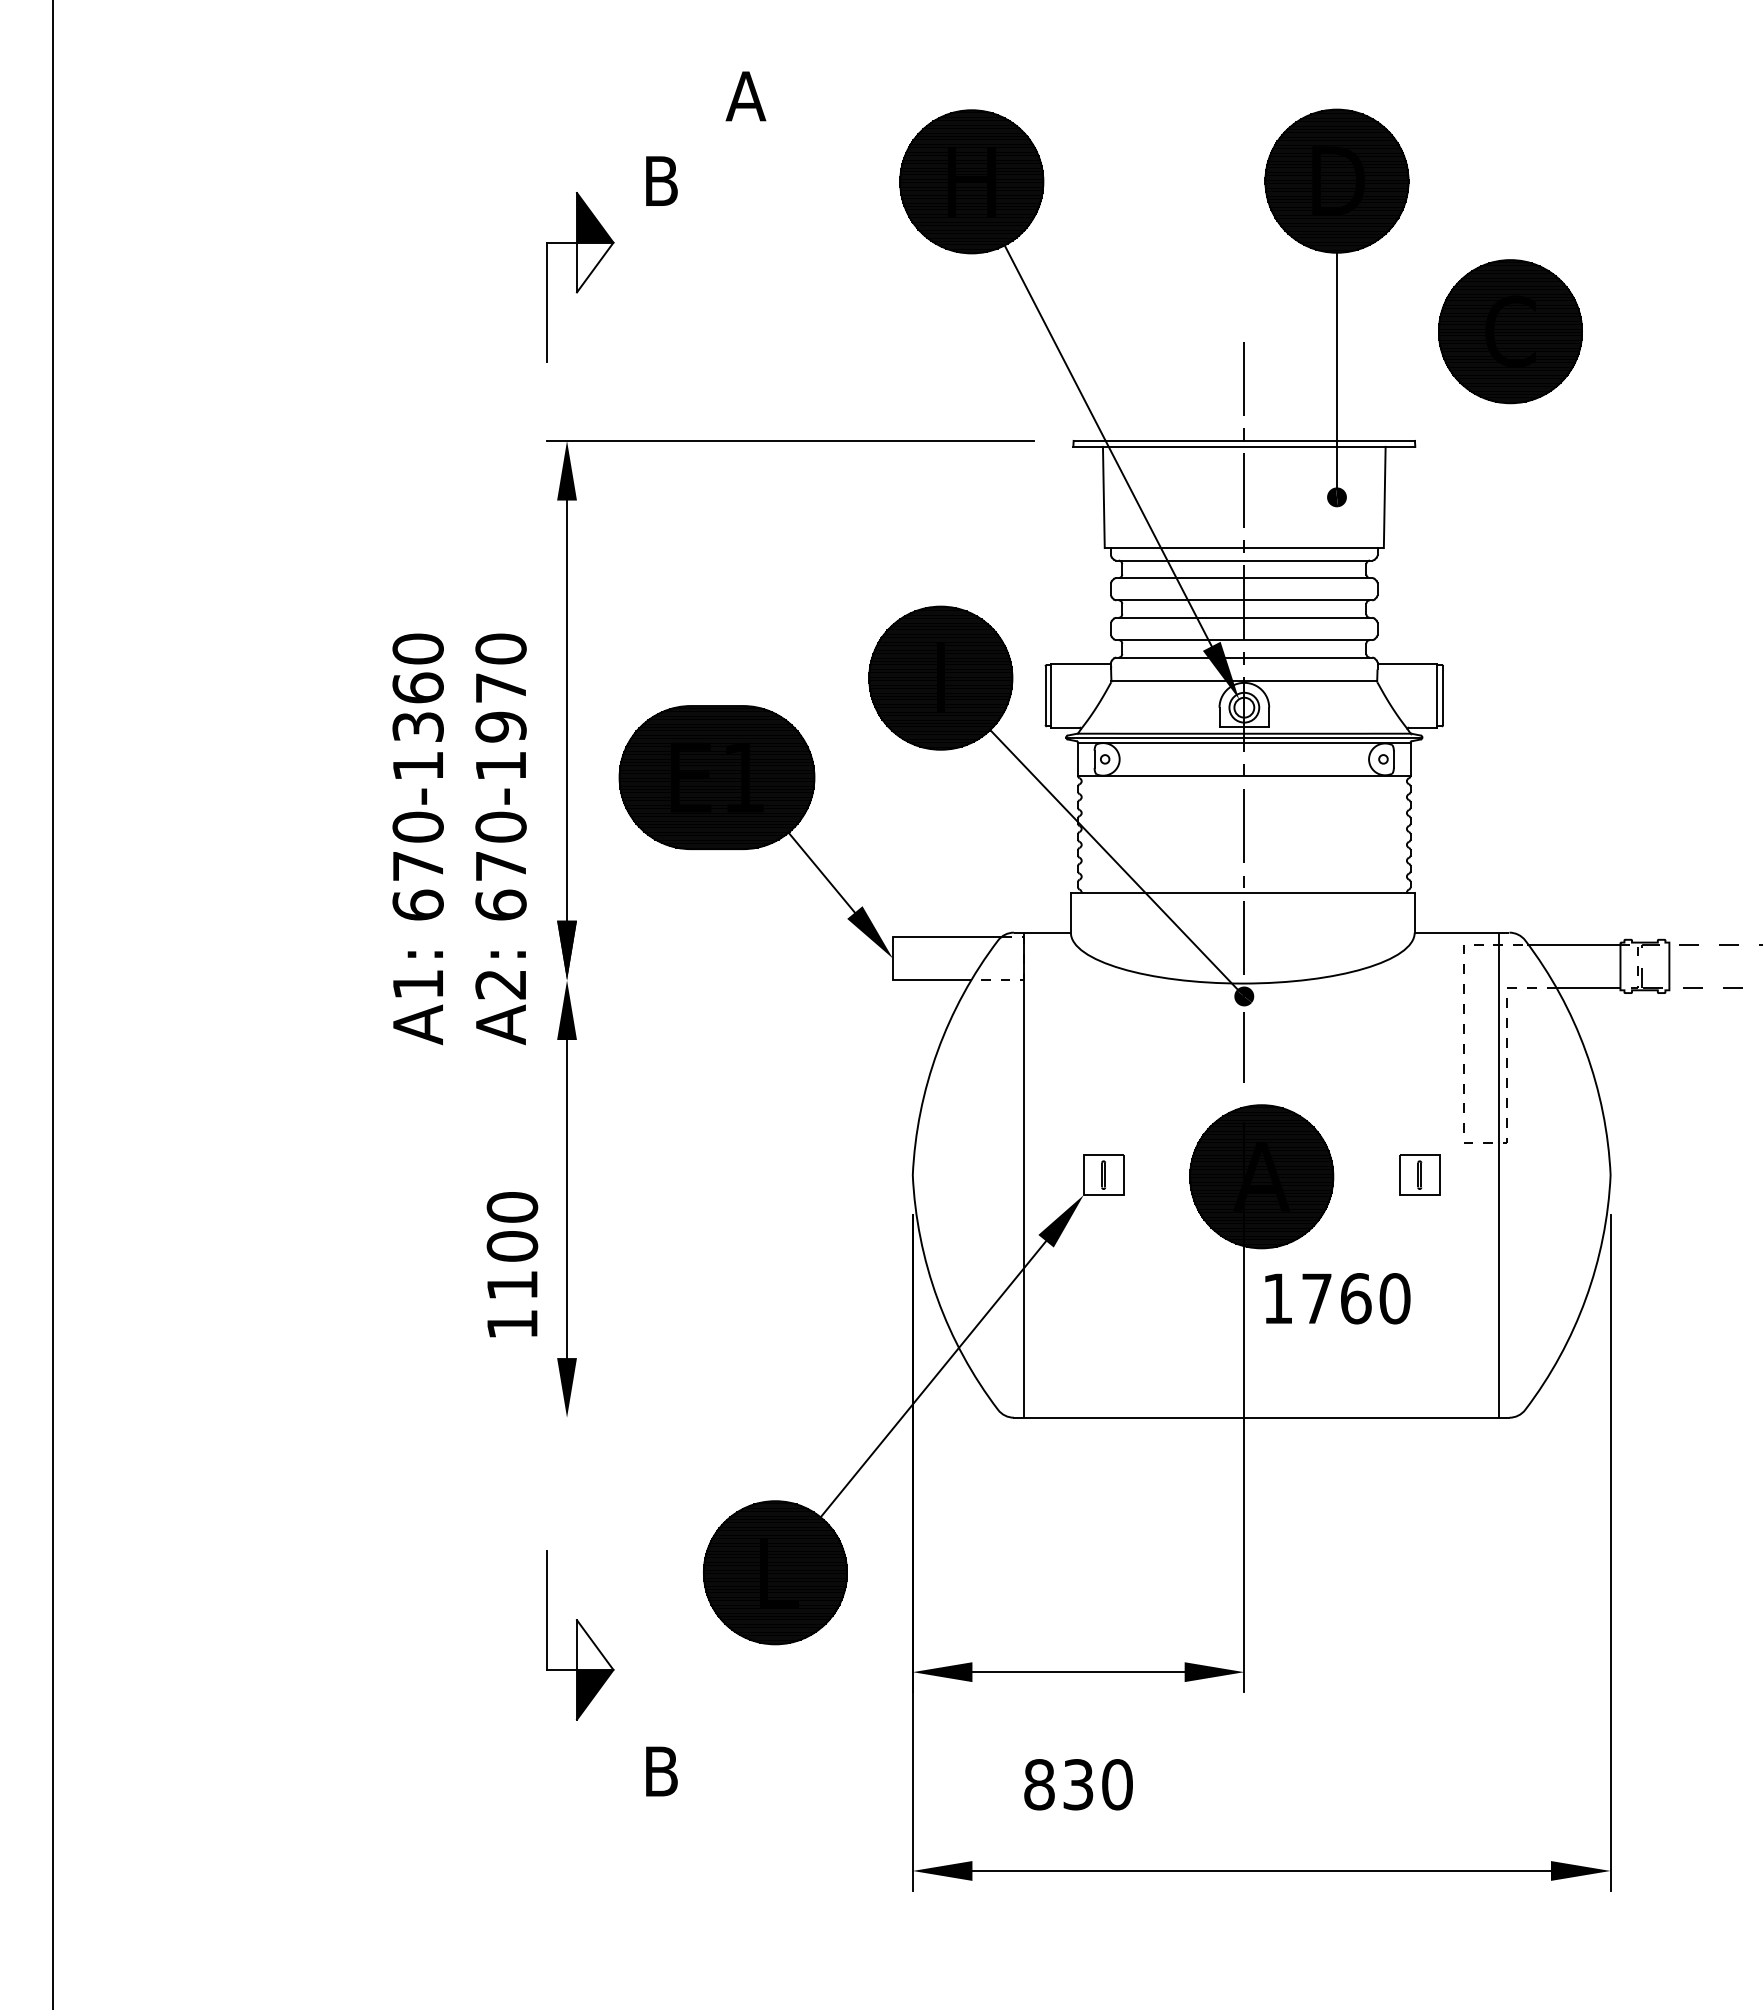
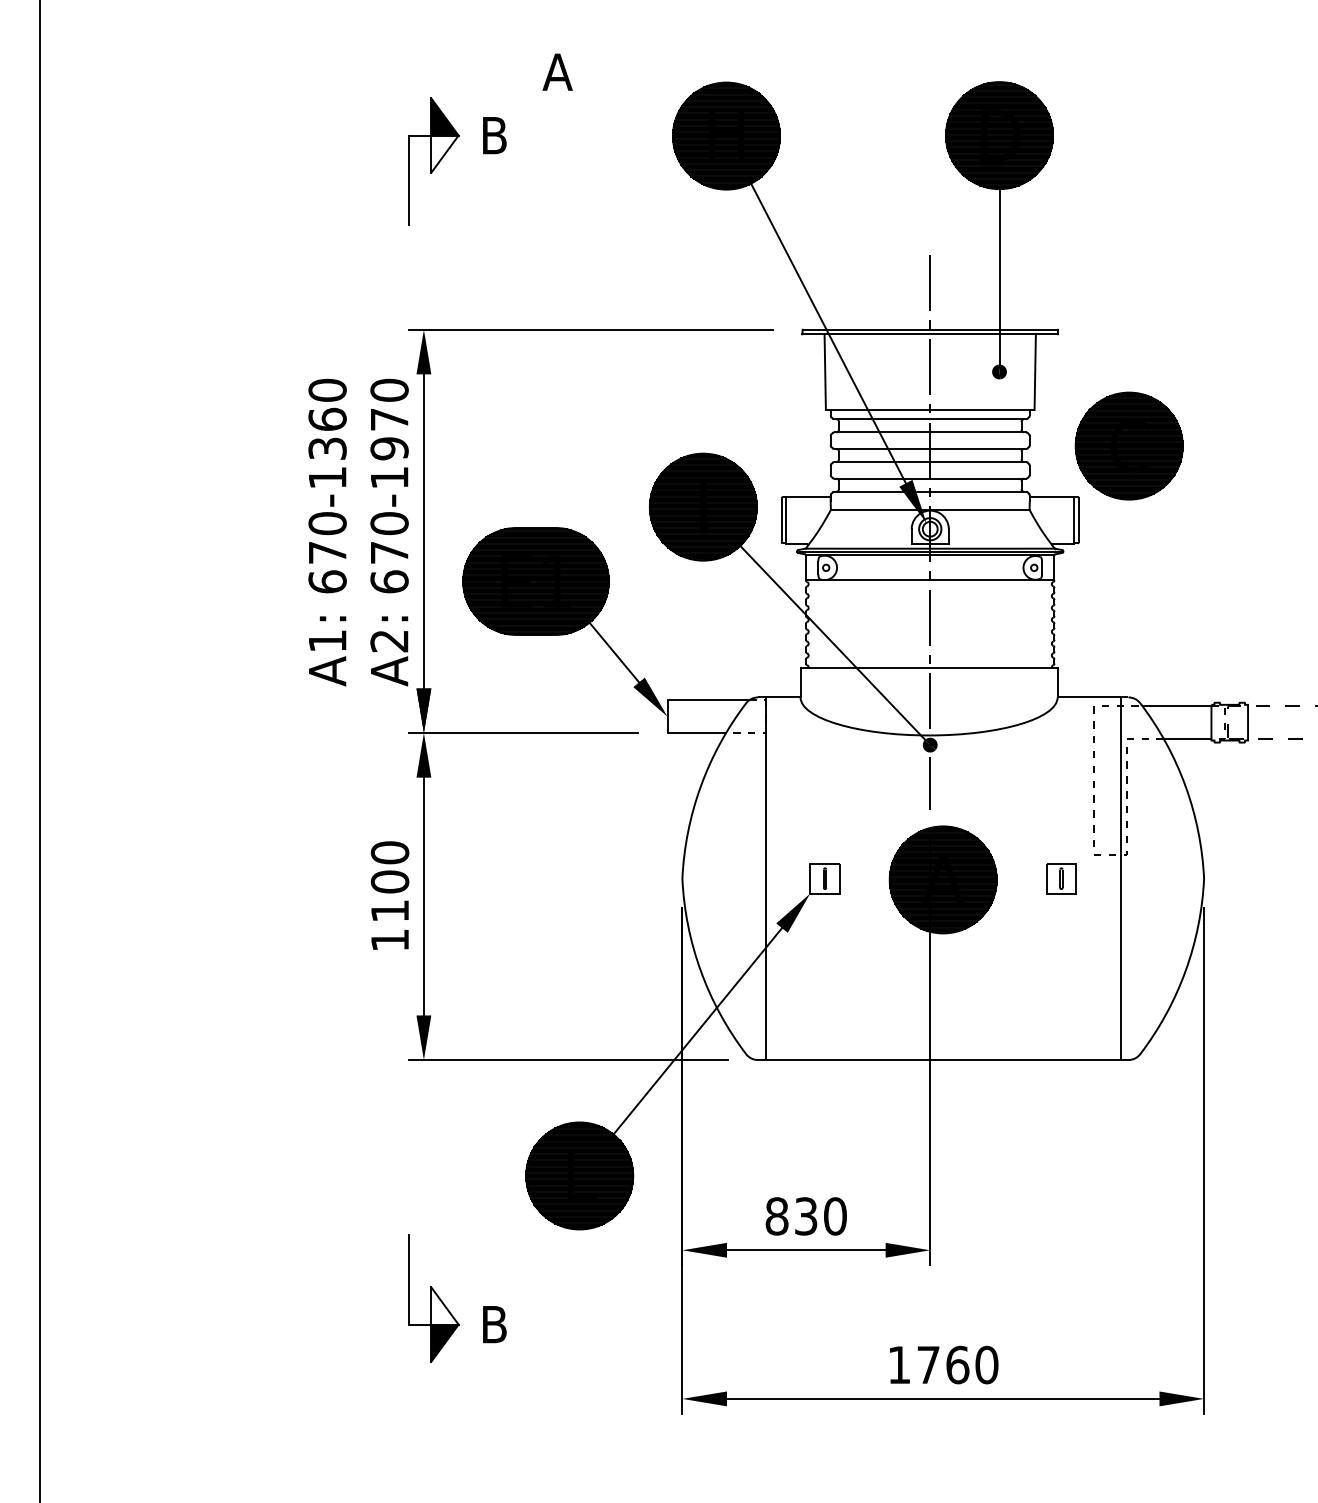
part: (579, 277) -> (433, 161), moved
part: (1509, 330) -> (1128, 445), moved
text: (459, 839) -> (358, 532), moved
line: (700, 980) -> (523, 733), added
text: (511, 1264) -> (389, 895), moved
text: (1338, 1297) -> (944, 1364), moved
line: (760, 1418) -> (568, 1060), added
part: (579, 1635) -> (433, 1298), moved
text: (1077, 1784) -> (805, 1216), moved

